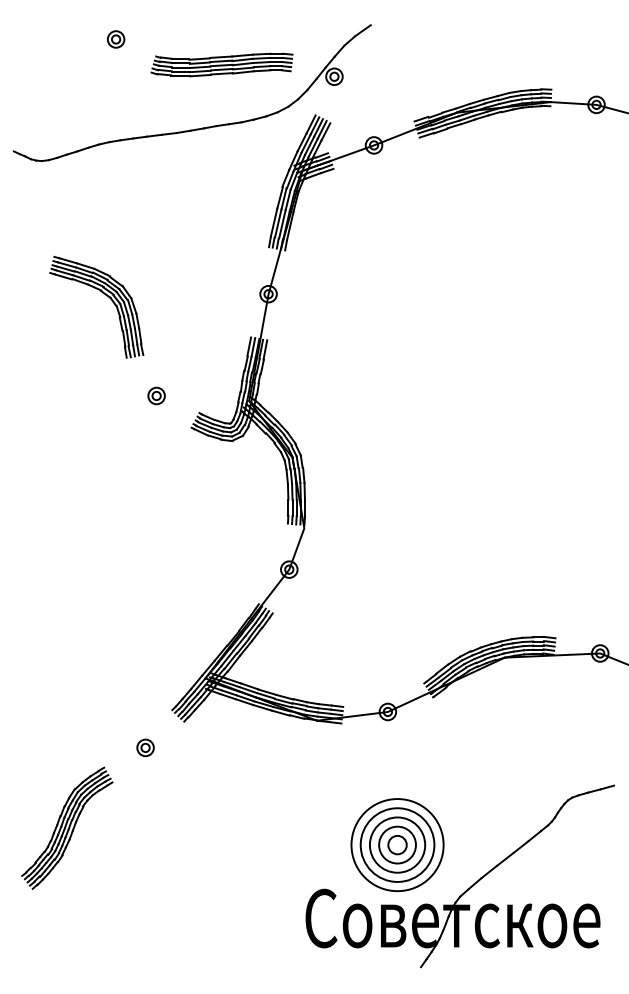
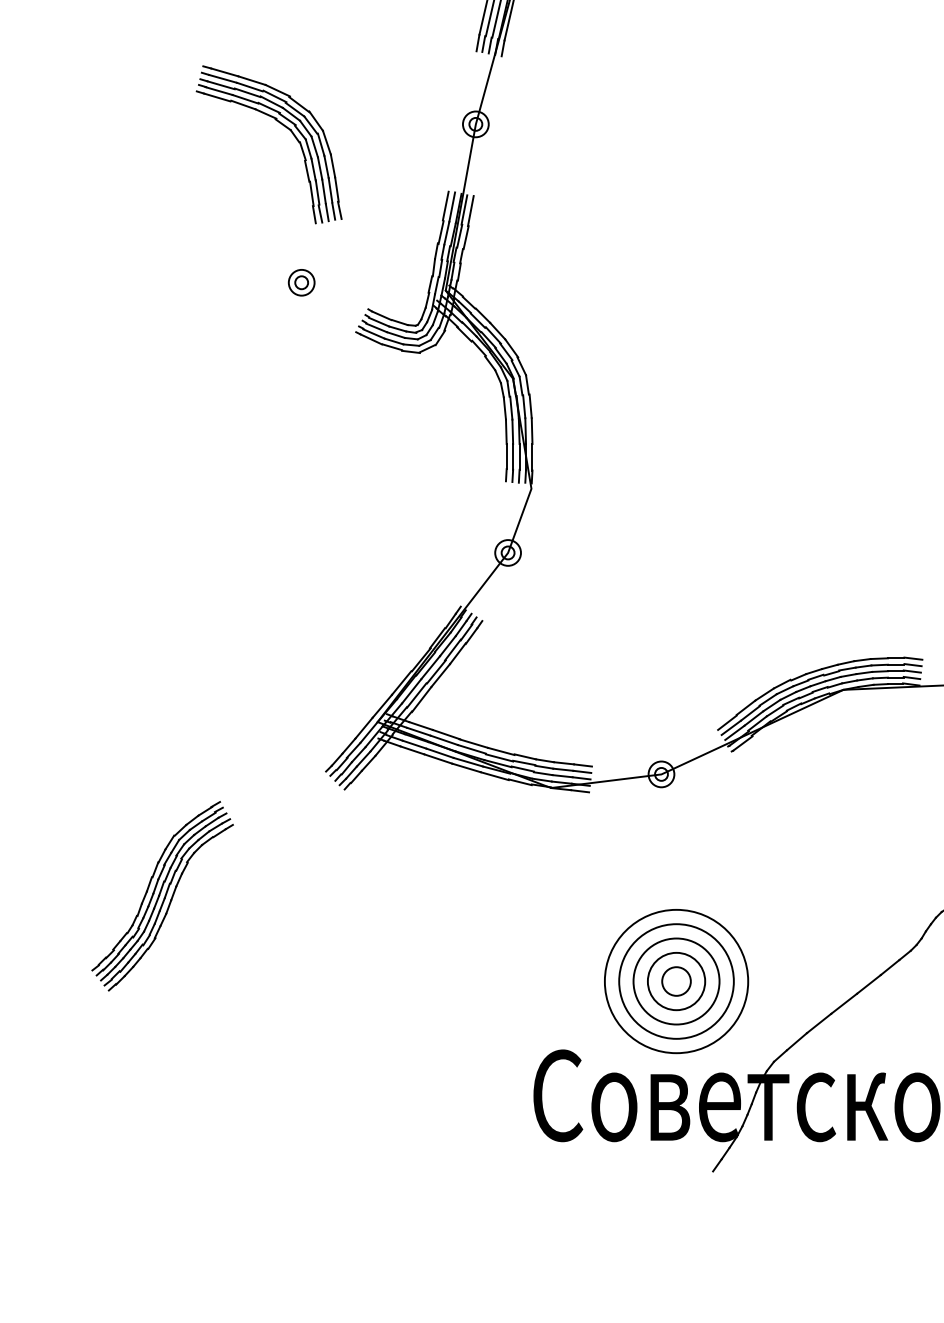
part: (106, 296) -> (284, 127), moved
part: (145, 747) -> (284, 829), removed
part: (67, 827) -> (162, 895), moved

